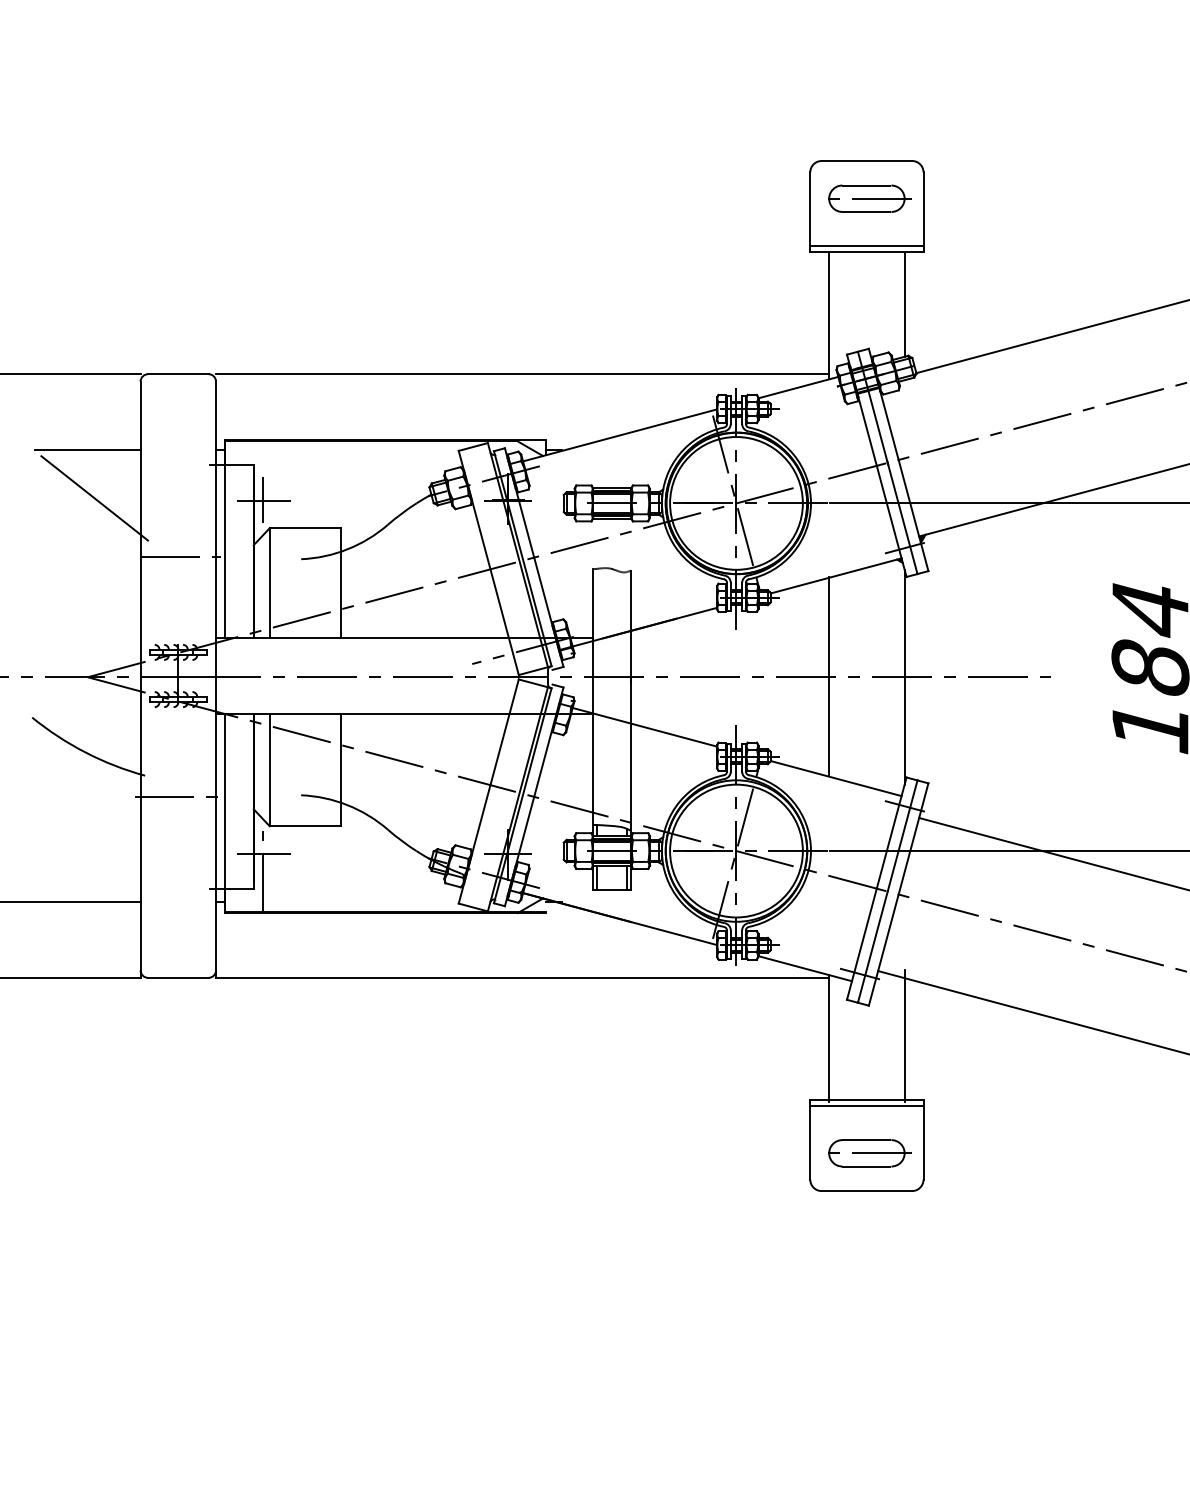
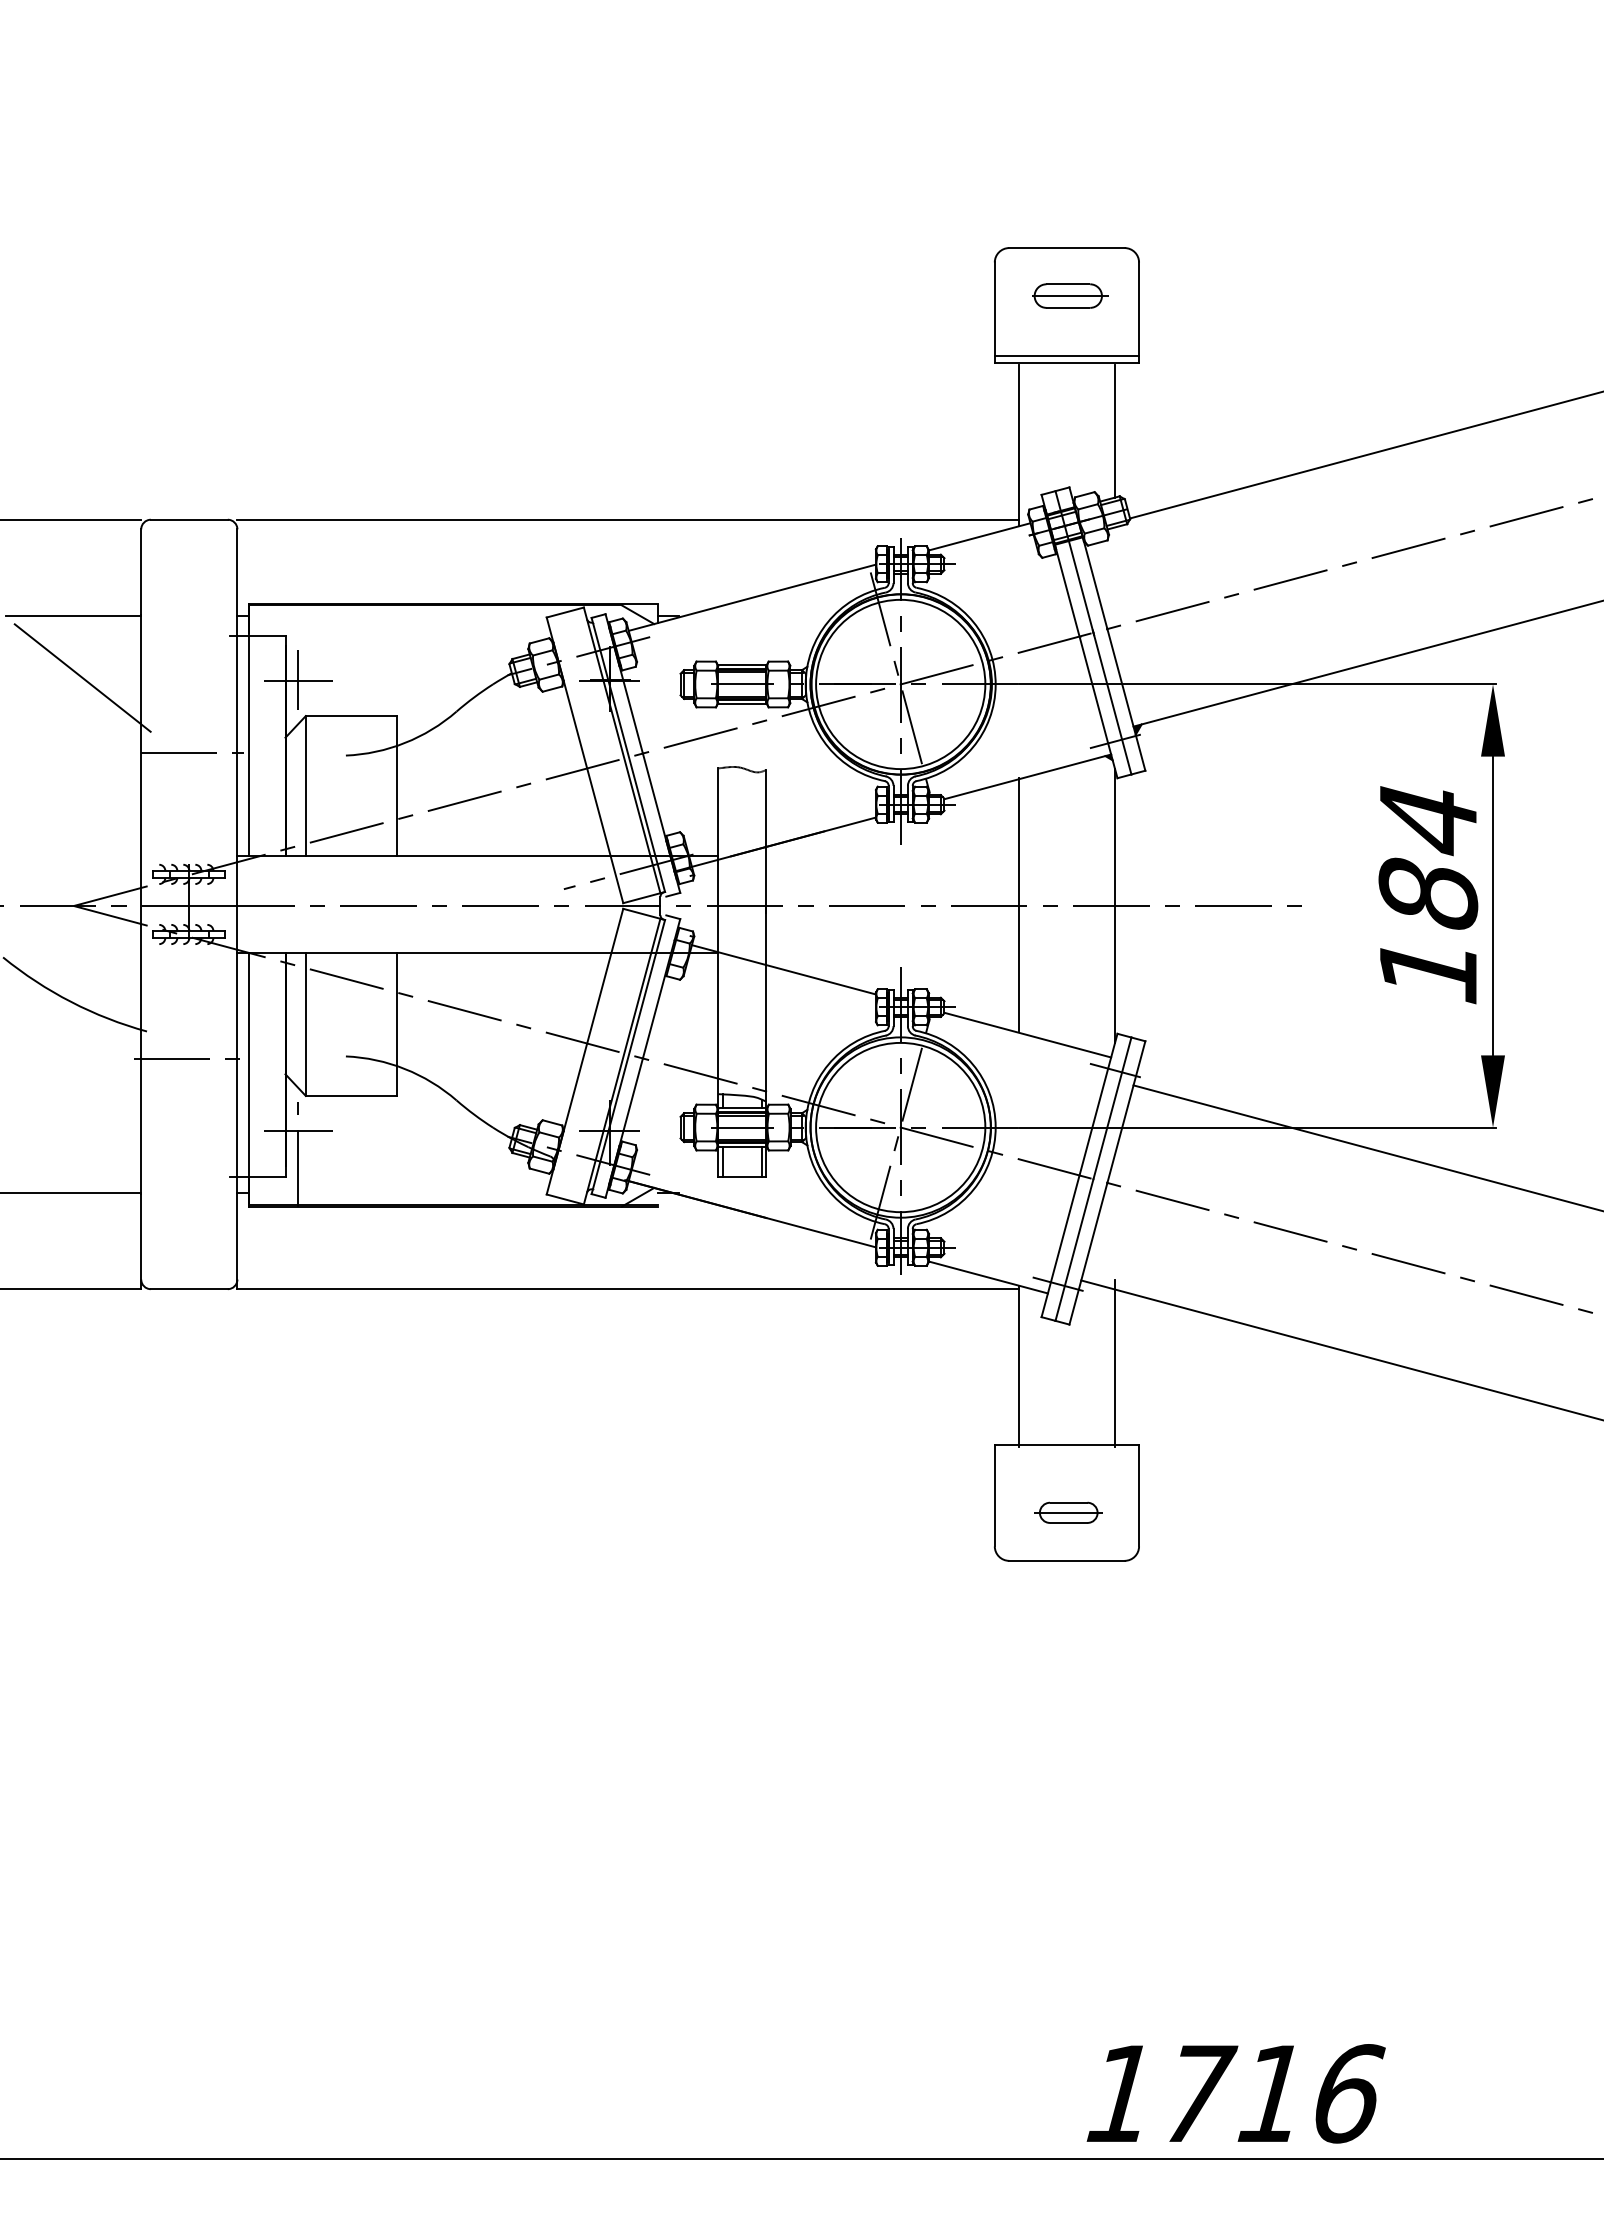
part: (870, 198) -> (1071, 295), size x0.7
line: (866, 1106) -> (1066, 1452), removed
part: (870, 1153) -> (1071, 1512), size x0.6

